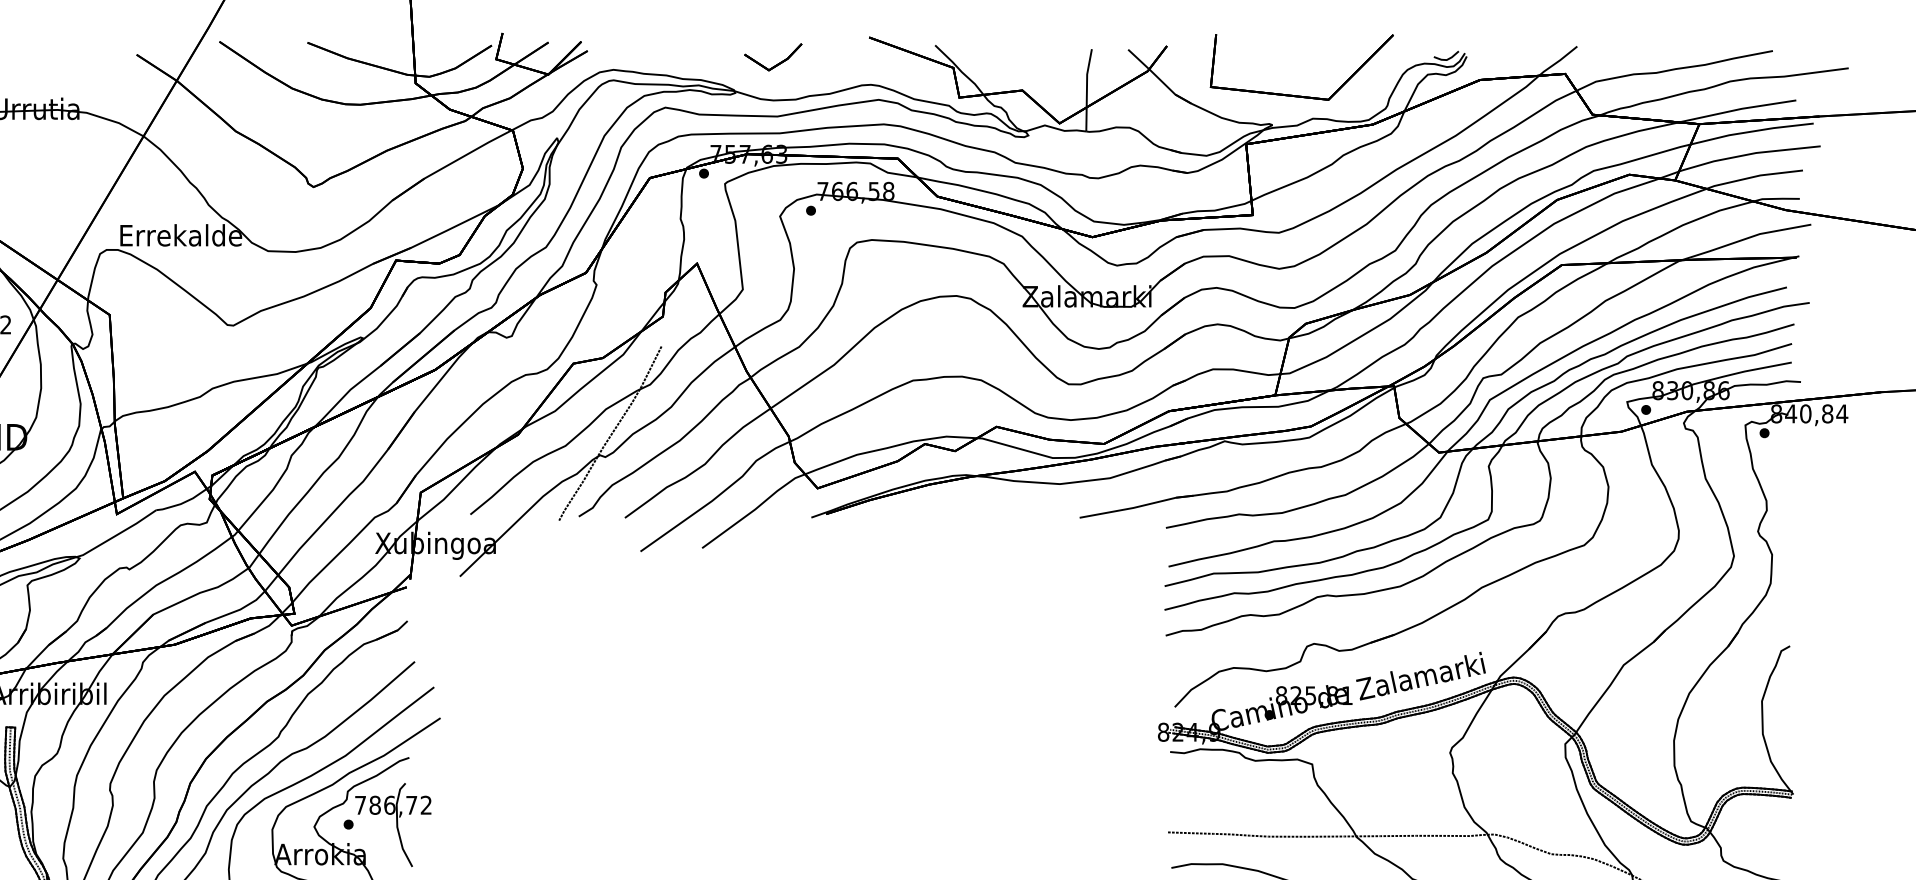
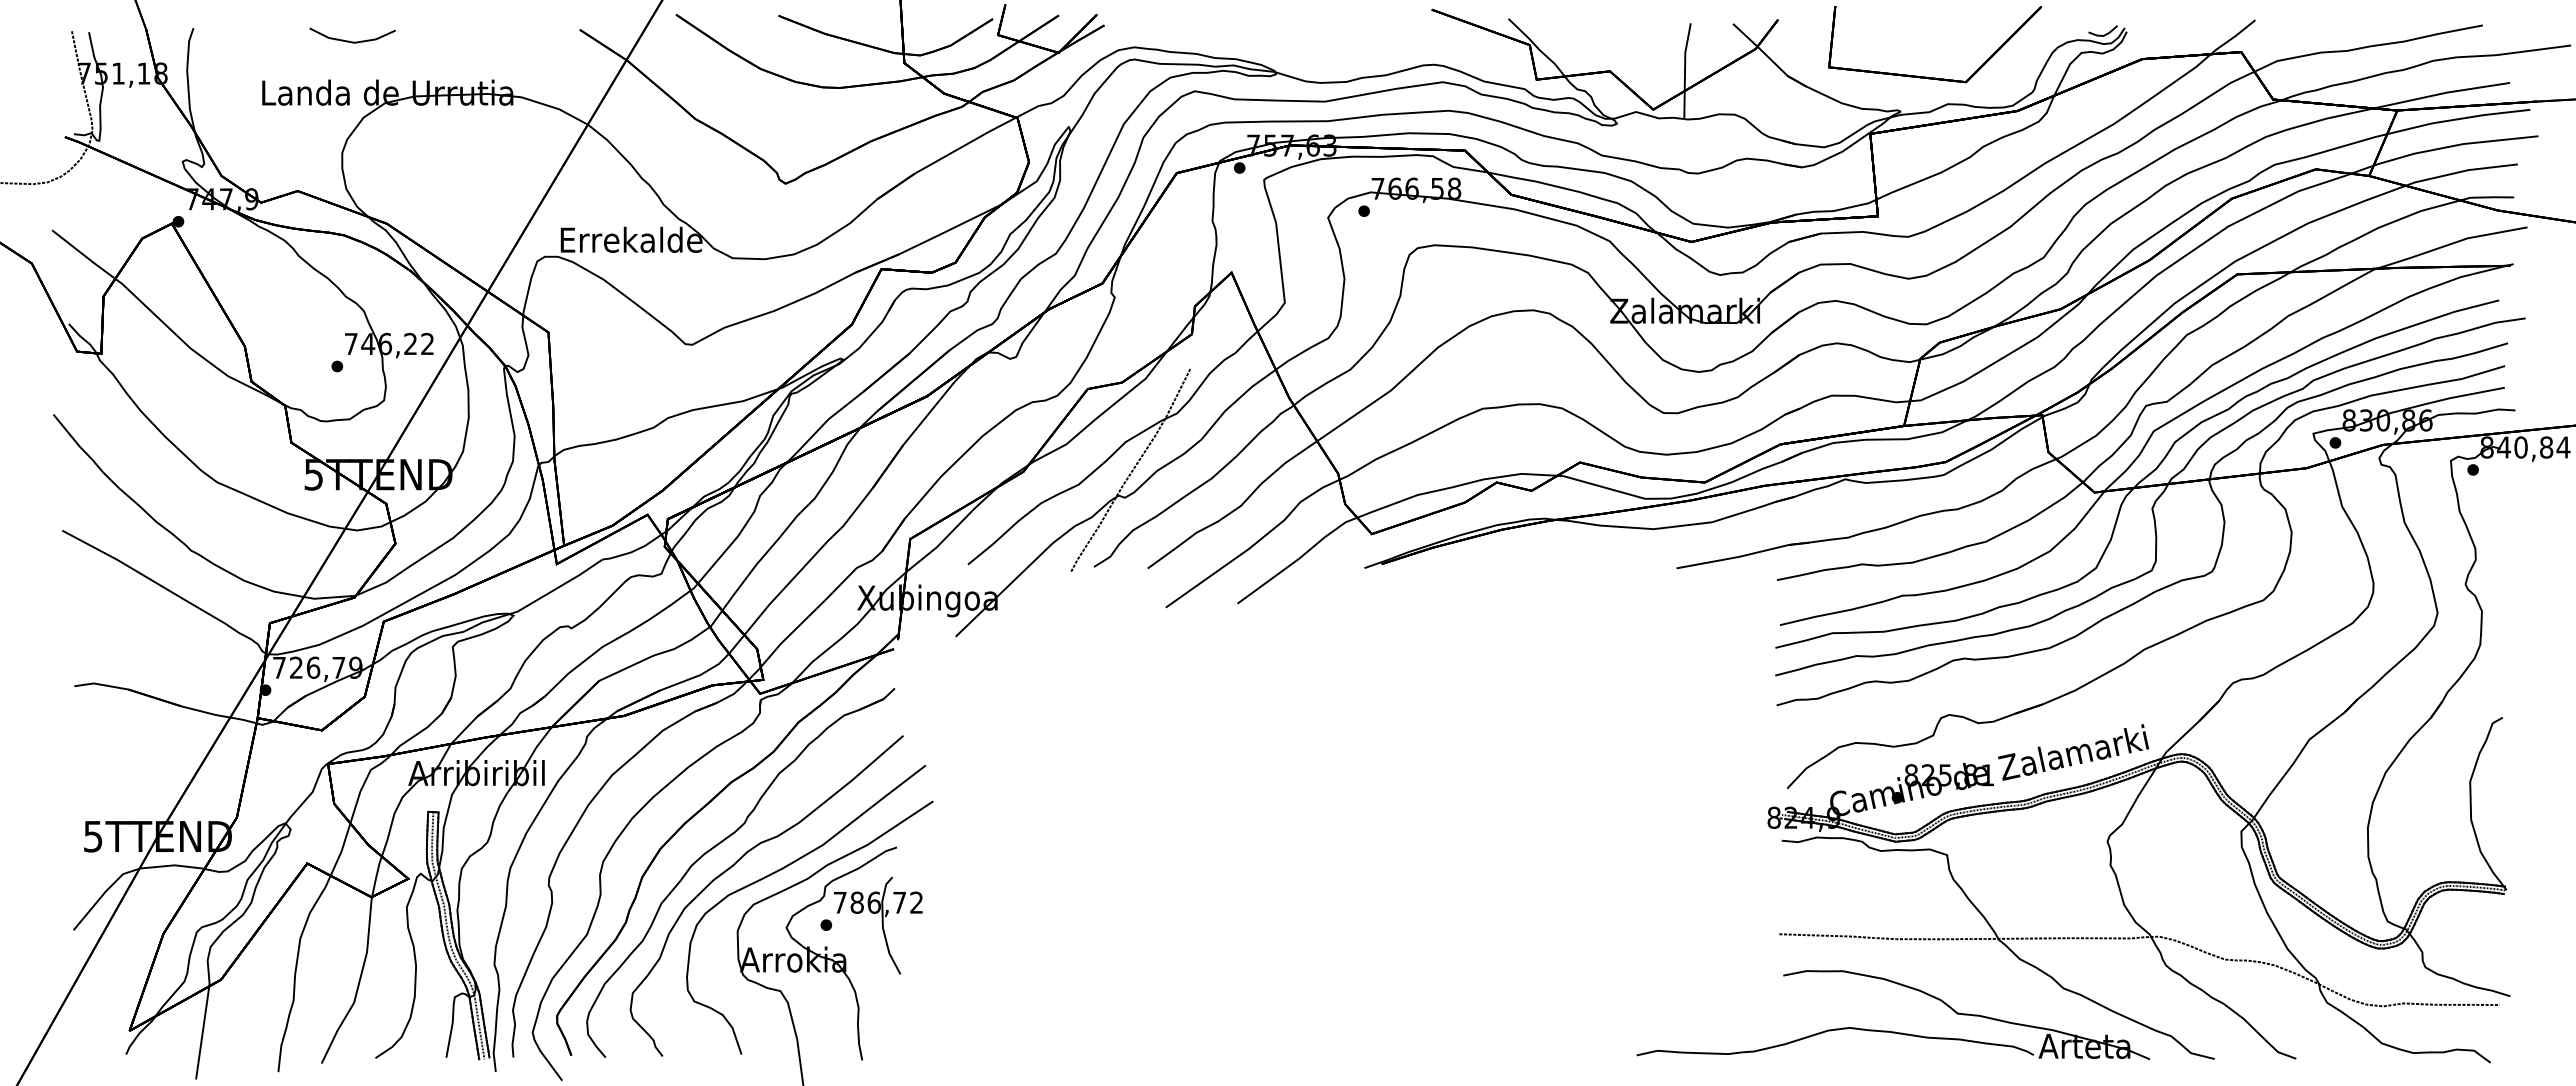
part: (776, 63) -> (1324, 40), removed

